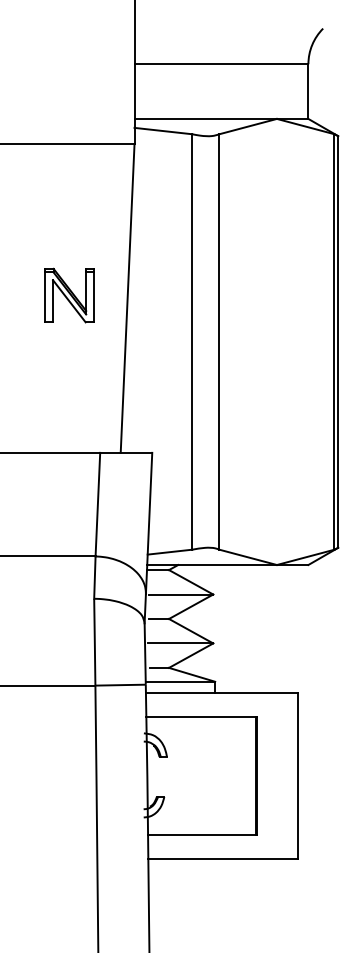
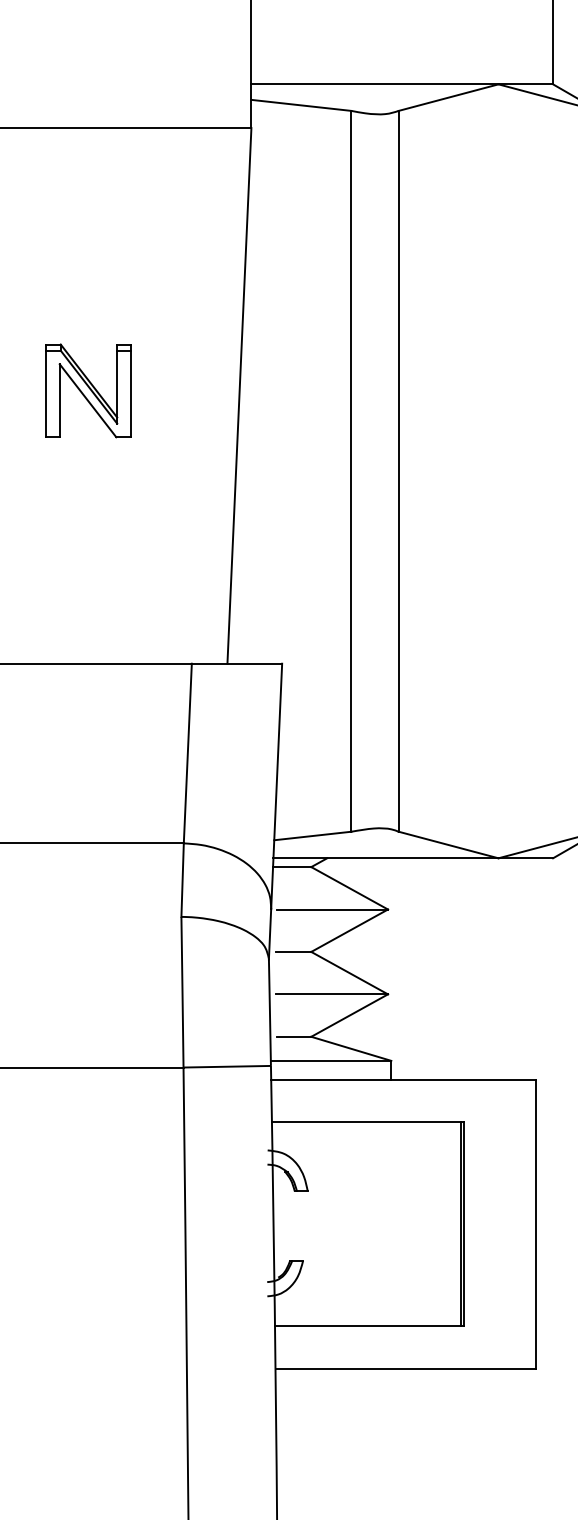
part: (69, 295) -> (88, 390), moved

